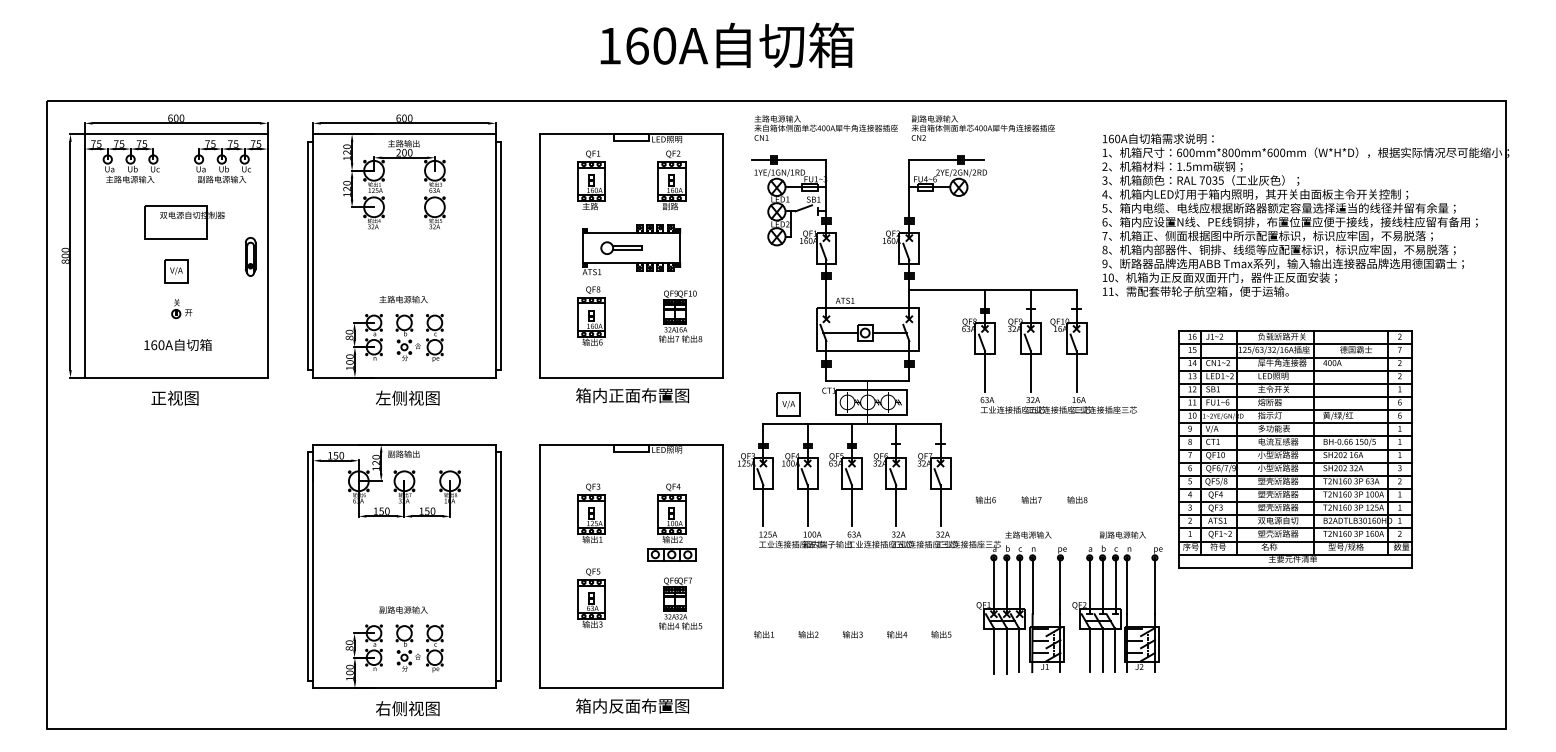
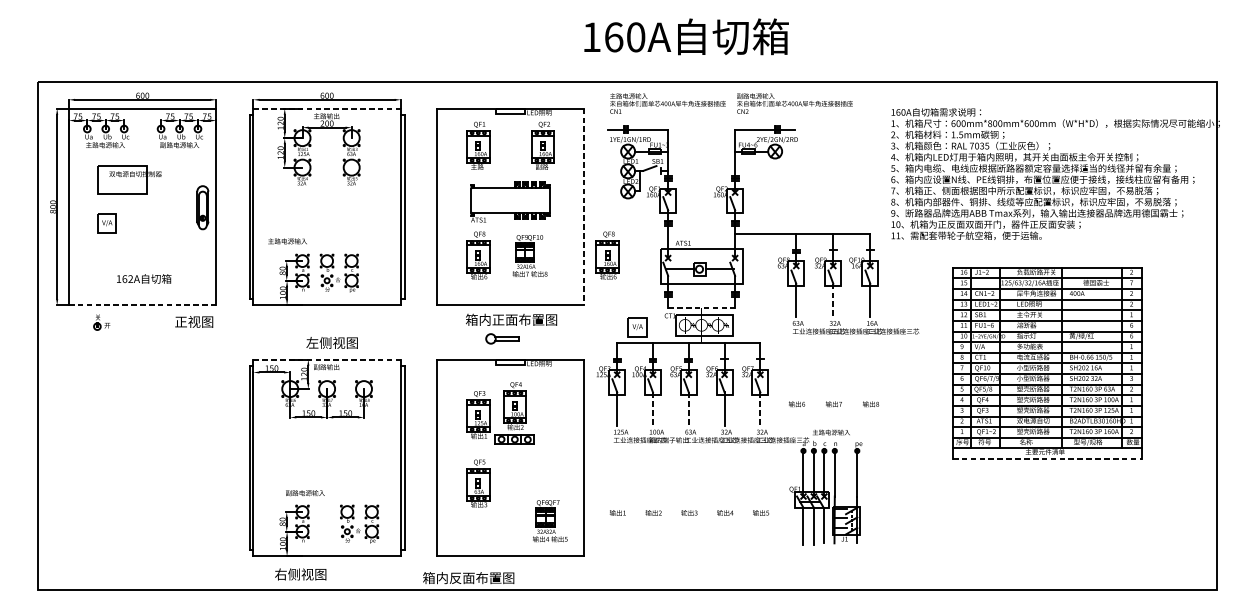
text: (726, 45) -> (685, 36), moved
line: (404, 134) -> (327, 108), solid -> dashed
part: (184, 222) -> (129, 179), moved
part: (621, 247) -> (502, 338), moved
line: (722, 255) -> (584, 206), solid -> dashed
part: (250, 256) -> (202, 207), size x1.4
part: (176, 271) -> (107, 223), moved
text: (403, 299) -> (287, 241), moved
part: (181, 309) -> (101, 322), moved
part: (751, 315) -> (607, 255), added
part: (680, 316) -> (529, 255), moved
text: (161, 345) -> (130, 279), 160A -> 162A
line: (1030, 371) -> (833, 300), solid -> dashed
line: (176, 377) -> (142, 305), solid -> dashed
line: (868, 380) -> (702, 307), solid -> dashed
text: (174, 397) -> (193, 321), moved
text: (407, 397) -> (331, 342), moved
line: (404, 444) -> (327, 359), solid -> dashed
line: (807, 506) -> (652, 409), solid -> dashed
line: (852, 506) -> (689, 409), solid -> dashed
line: (940, 506) -> (760, 409), solid -> dashed
part: (671, 522) -> (514, 413), moved
line: (1295, 567) -> (1047, 458), solid -> dashed
part: (1117, 601) -> (903, 486), removed
part: (680, 603) -> (550, 521), moved
text: (403, 609) -> (305, 492), moved
part: (419, 648) -> (359, 524), moved
text: (632, 705) -> (468, 577), moved
text: (407, 708) -> (300, 574), moved

